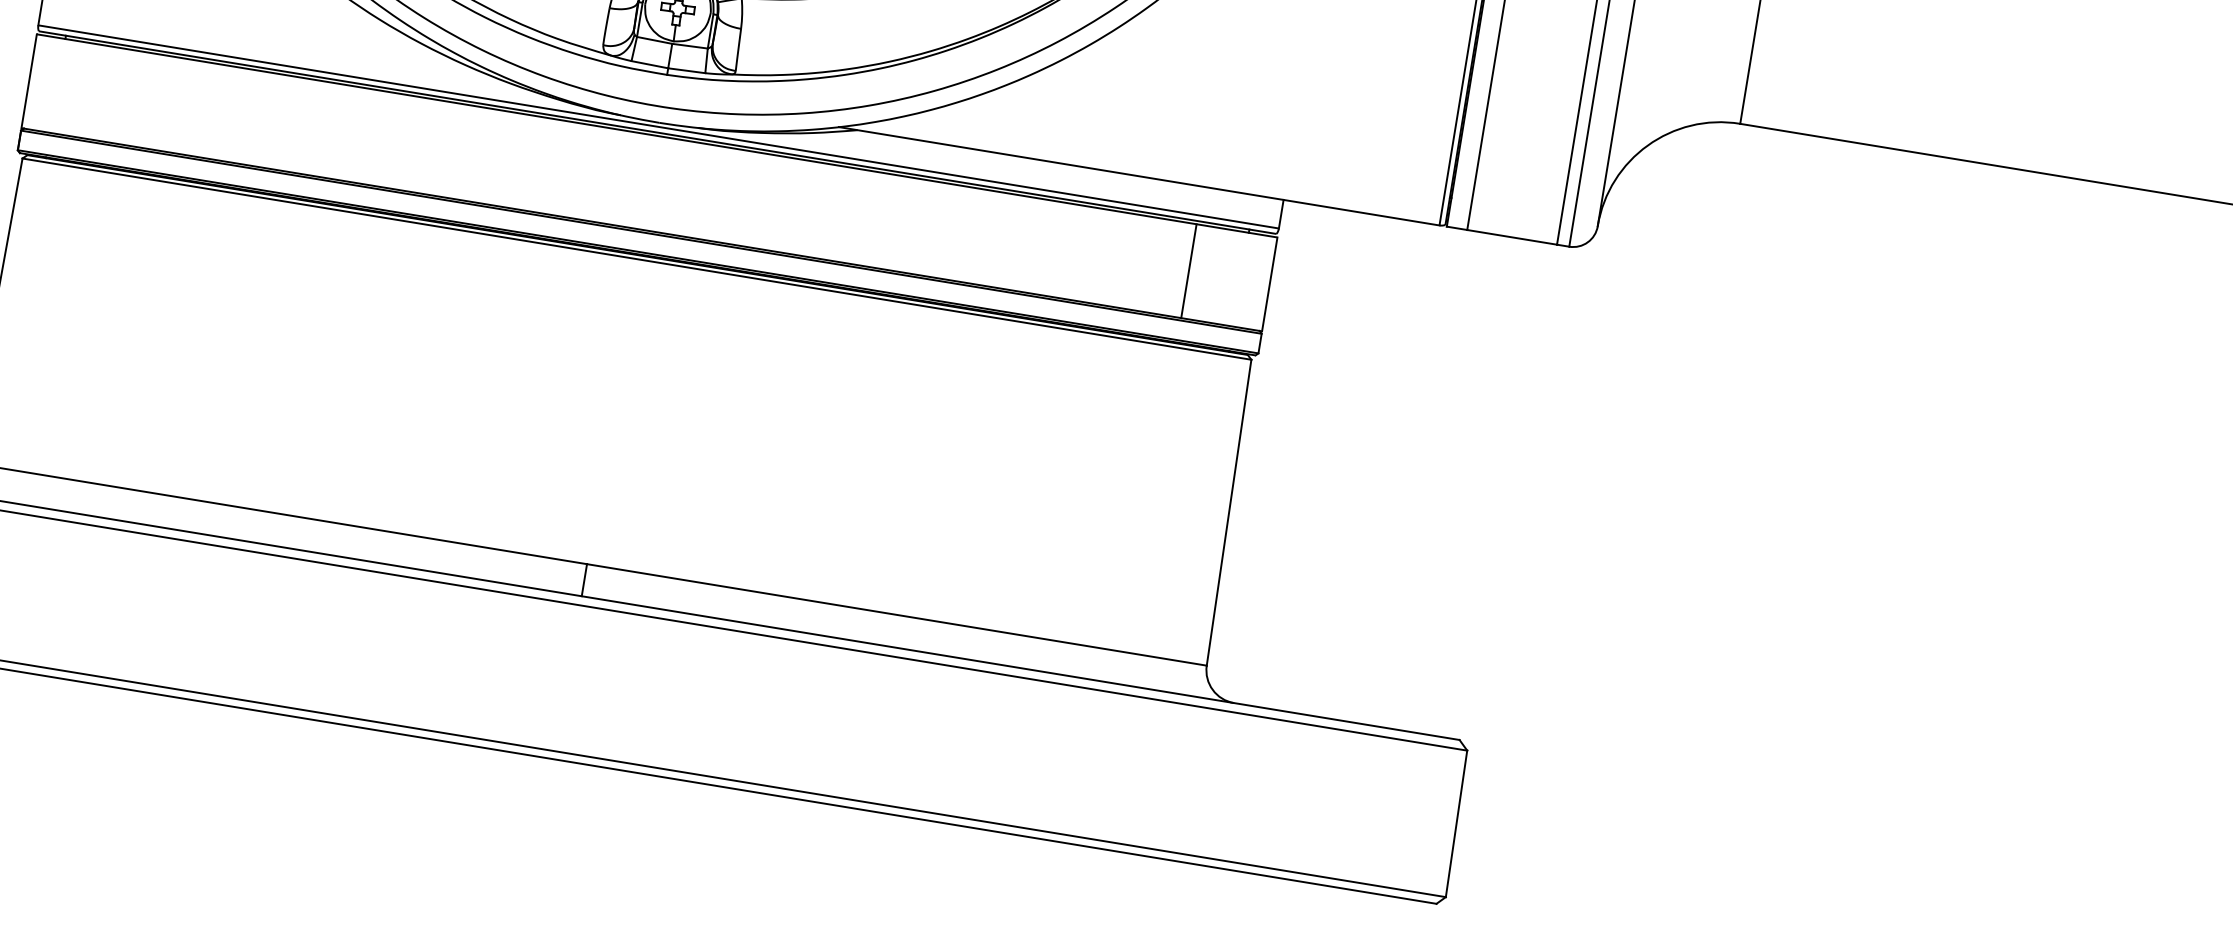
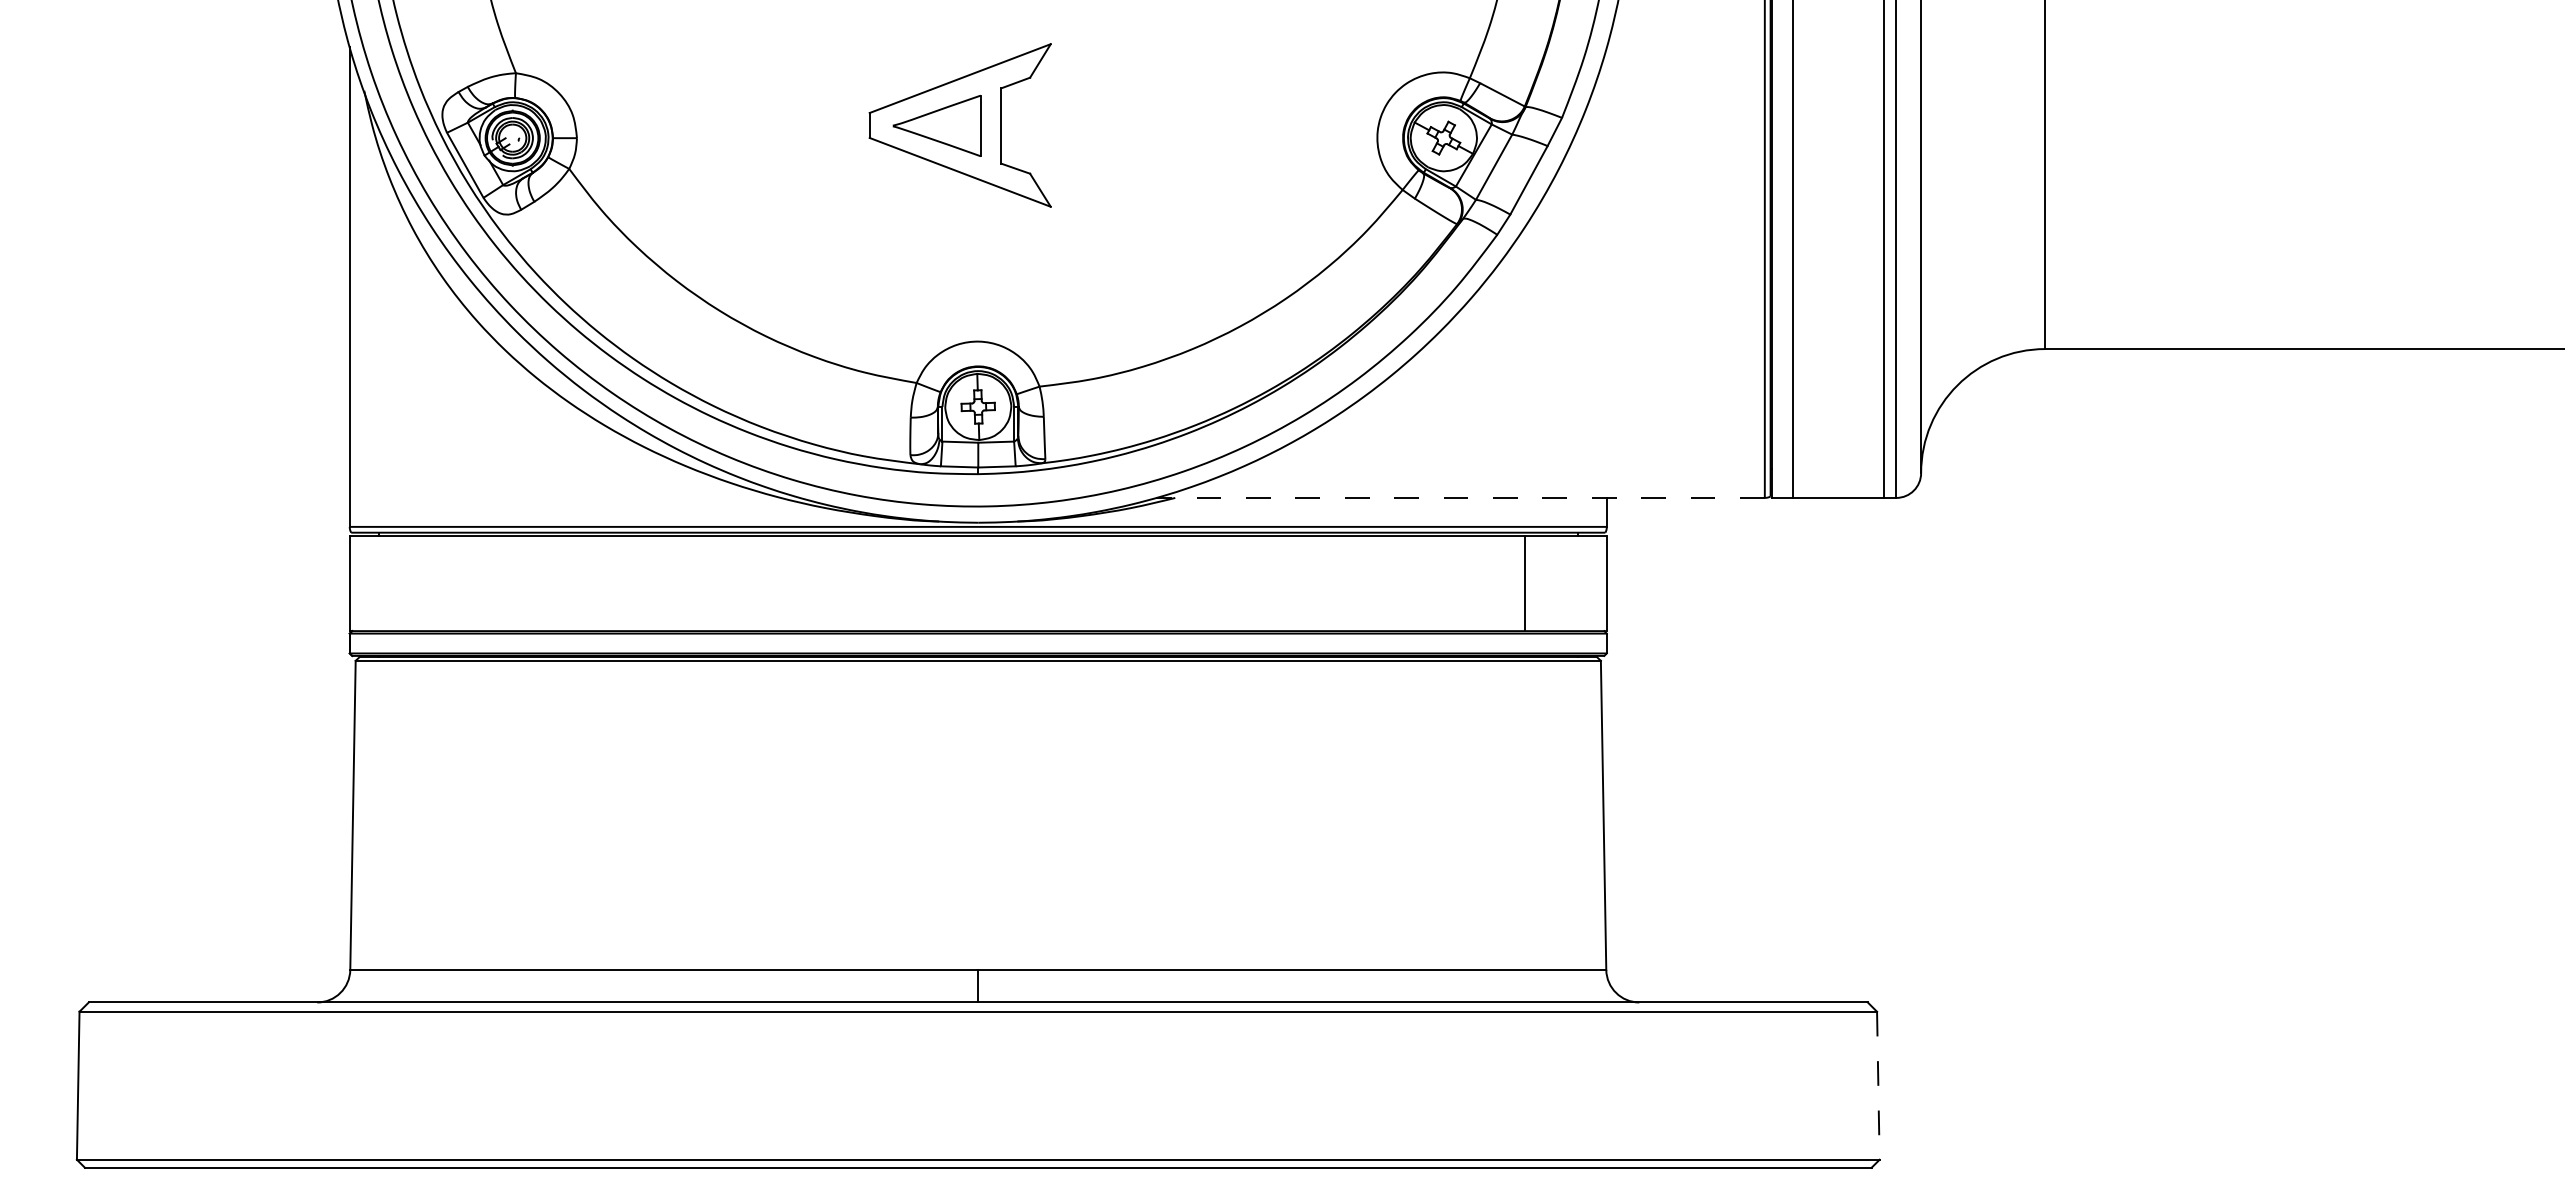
line: (1139, 175) -> (1460, 497), solid -> dashed
line: (1456, 824) -> (1878, 1086), solid -> dashed

